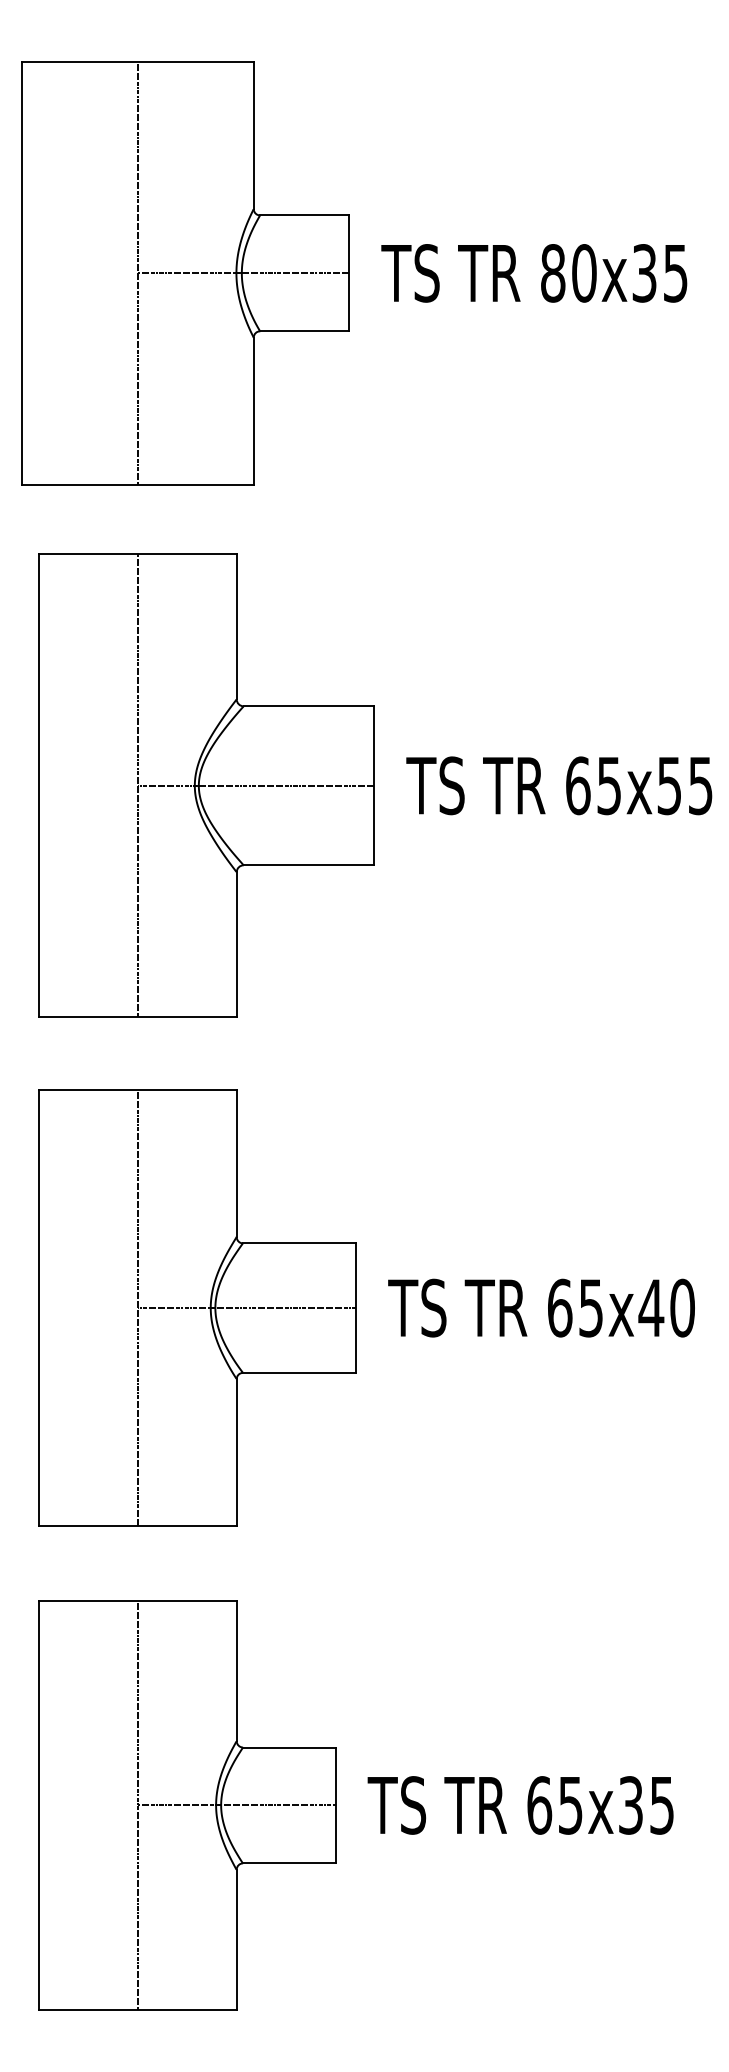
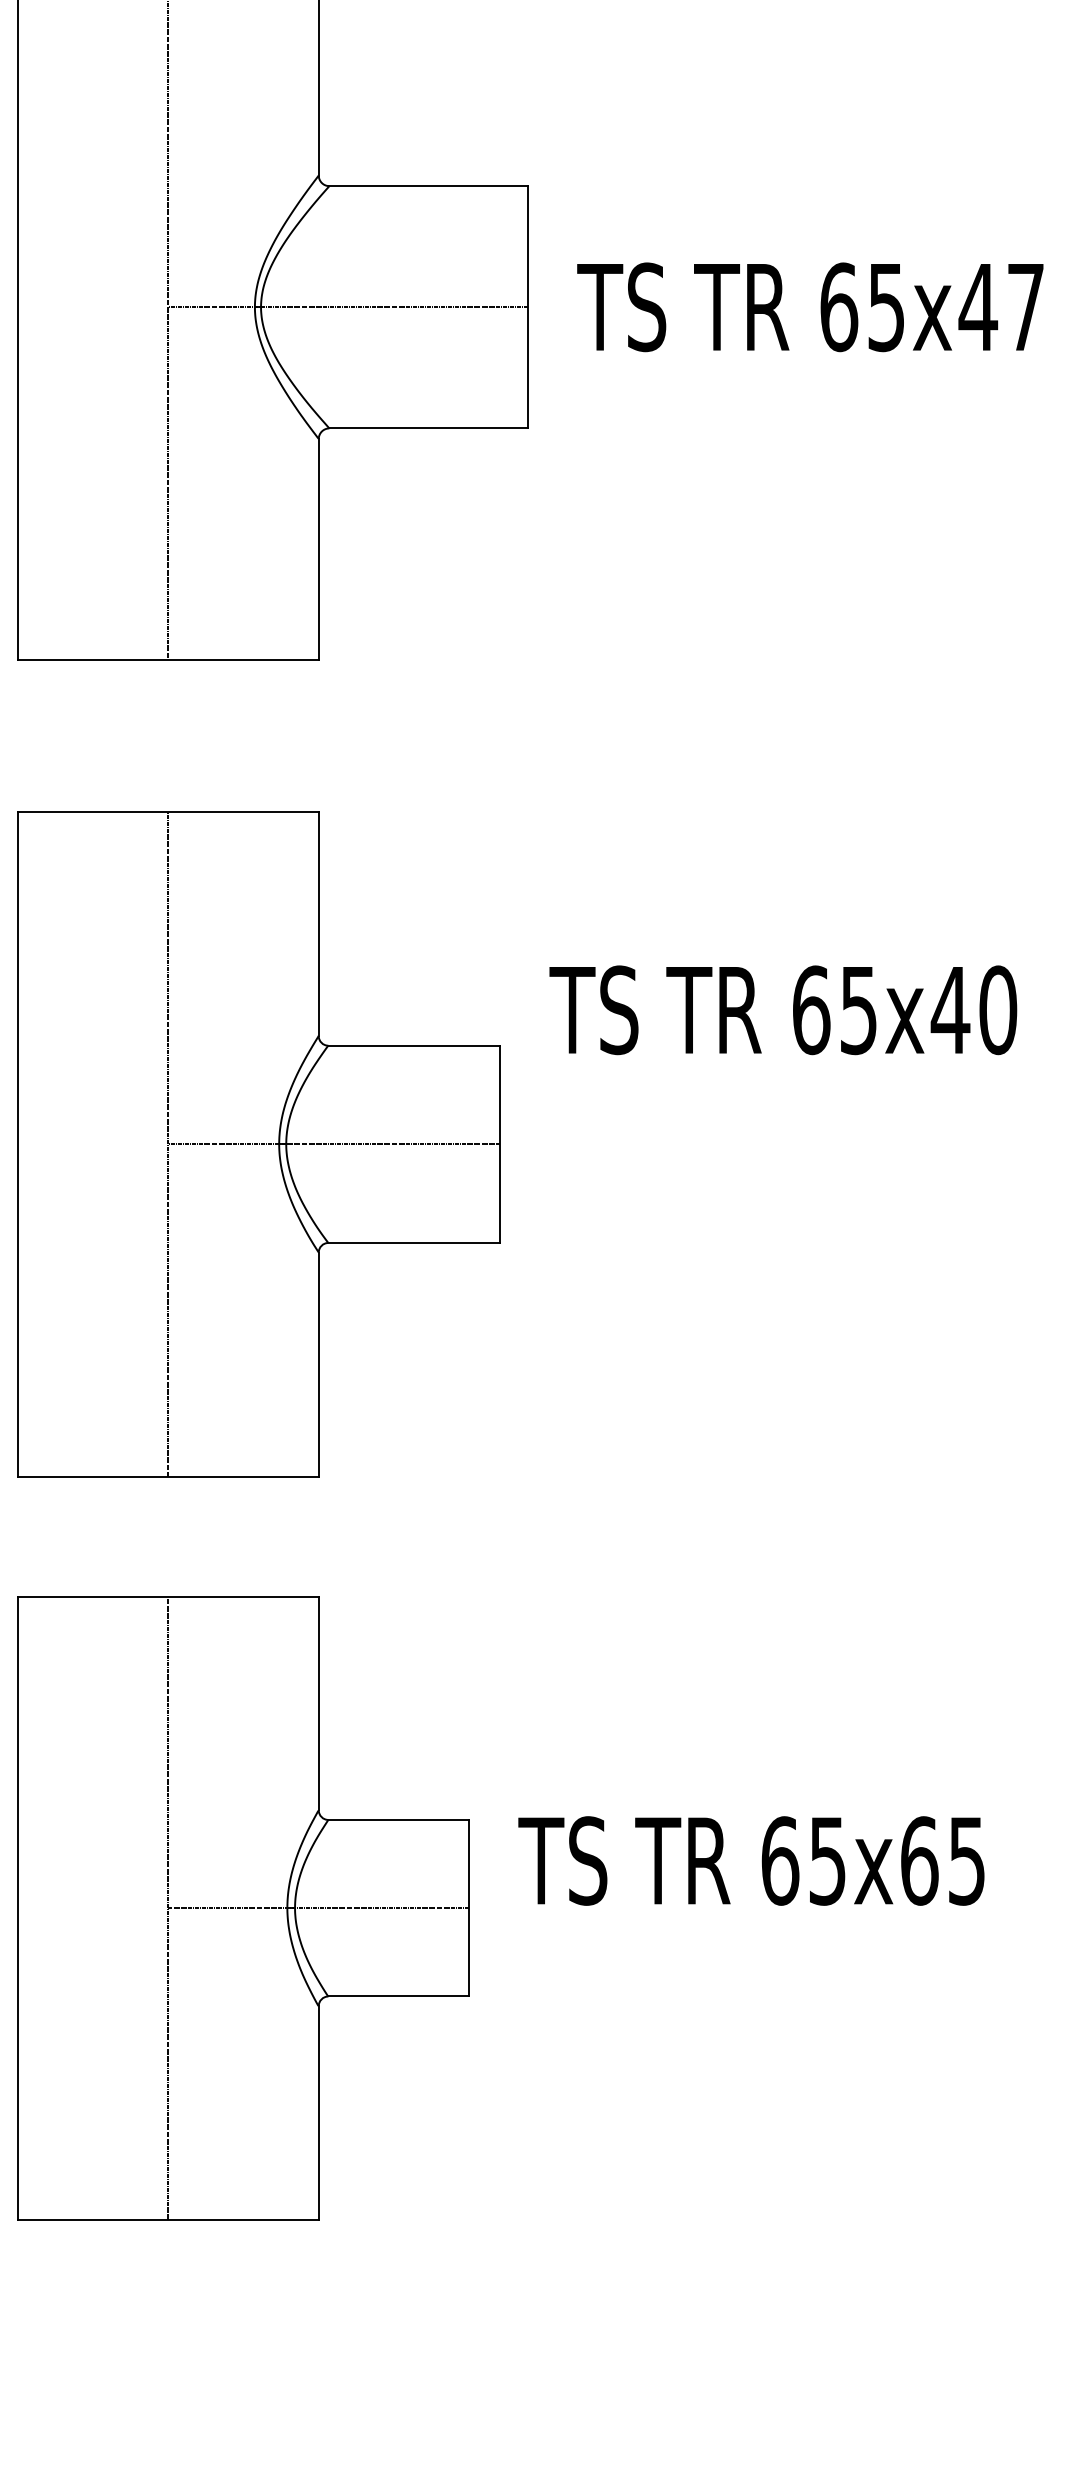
text: (684, 786) -> (1001, 308), 65x55 -> 65x47
part: (197, 1307) -> (259, 1143), moved
text: (541, 1307) -> (783, 1009), moved
part: (187, 1805) -> (243, 1908), moved
text: (631, 1805) -> (920, 1861), 65x35 -> 65x65

